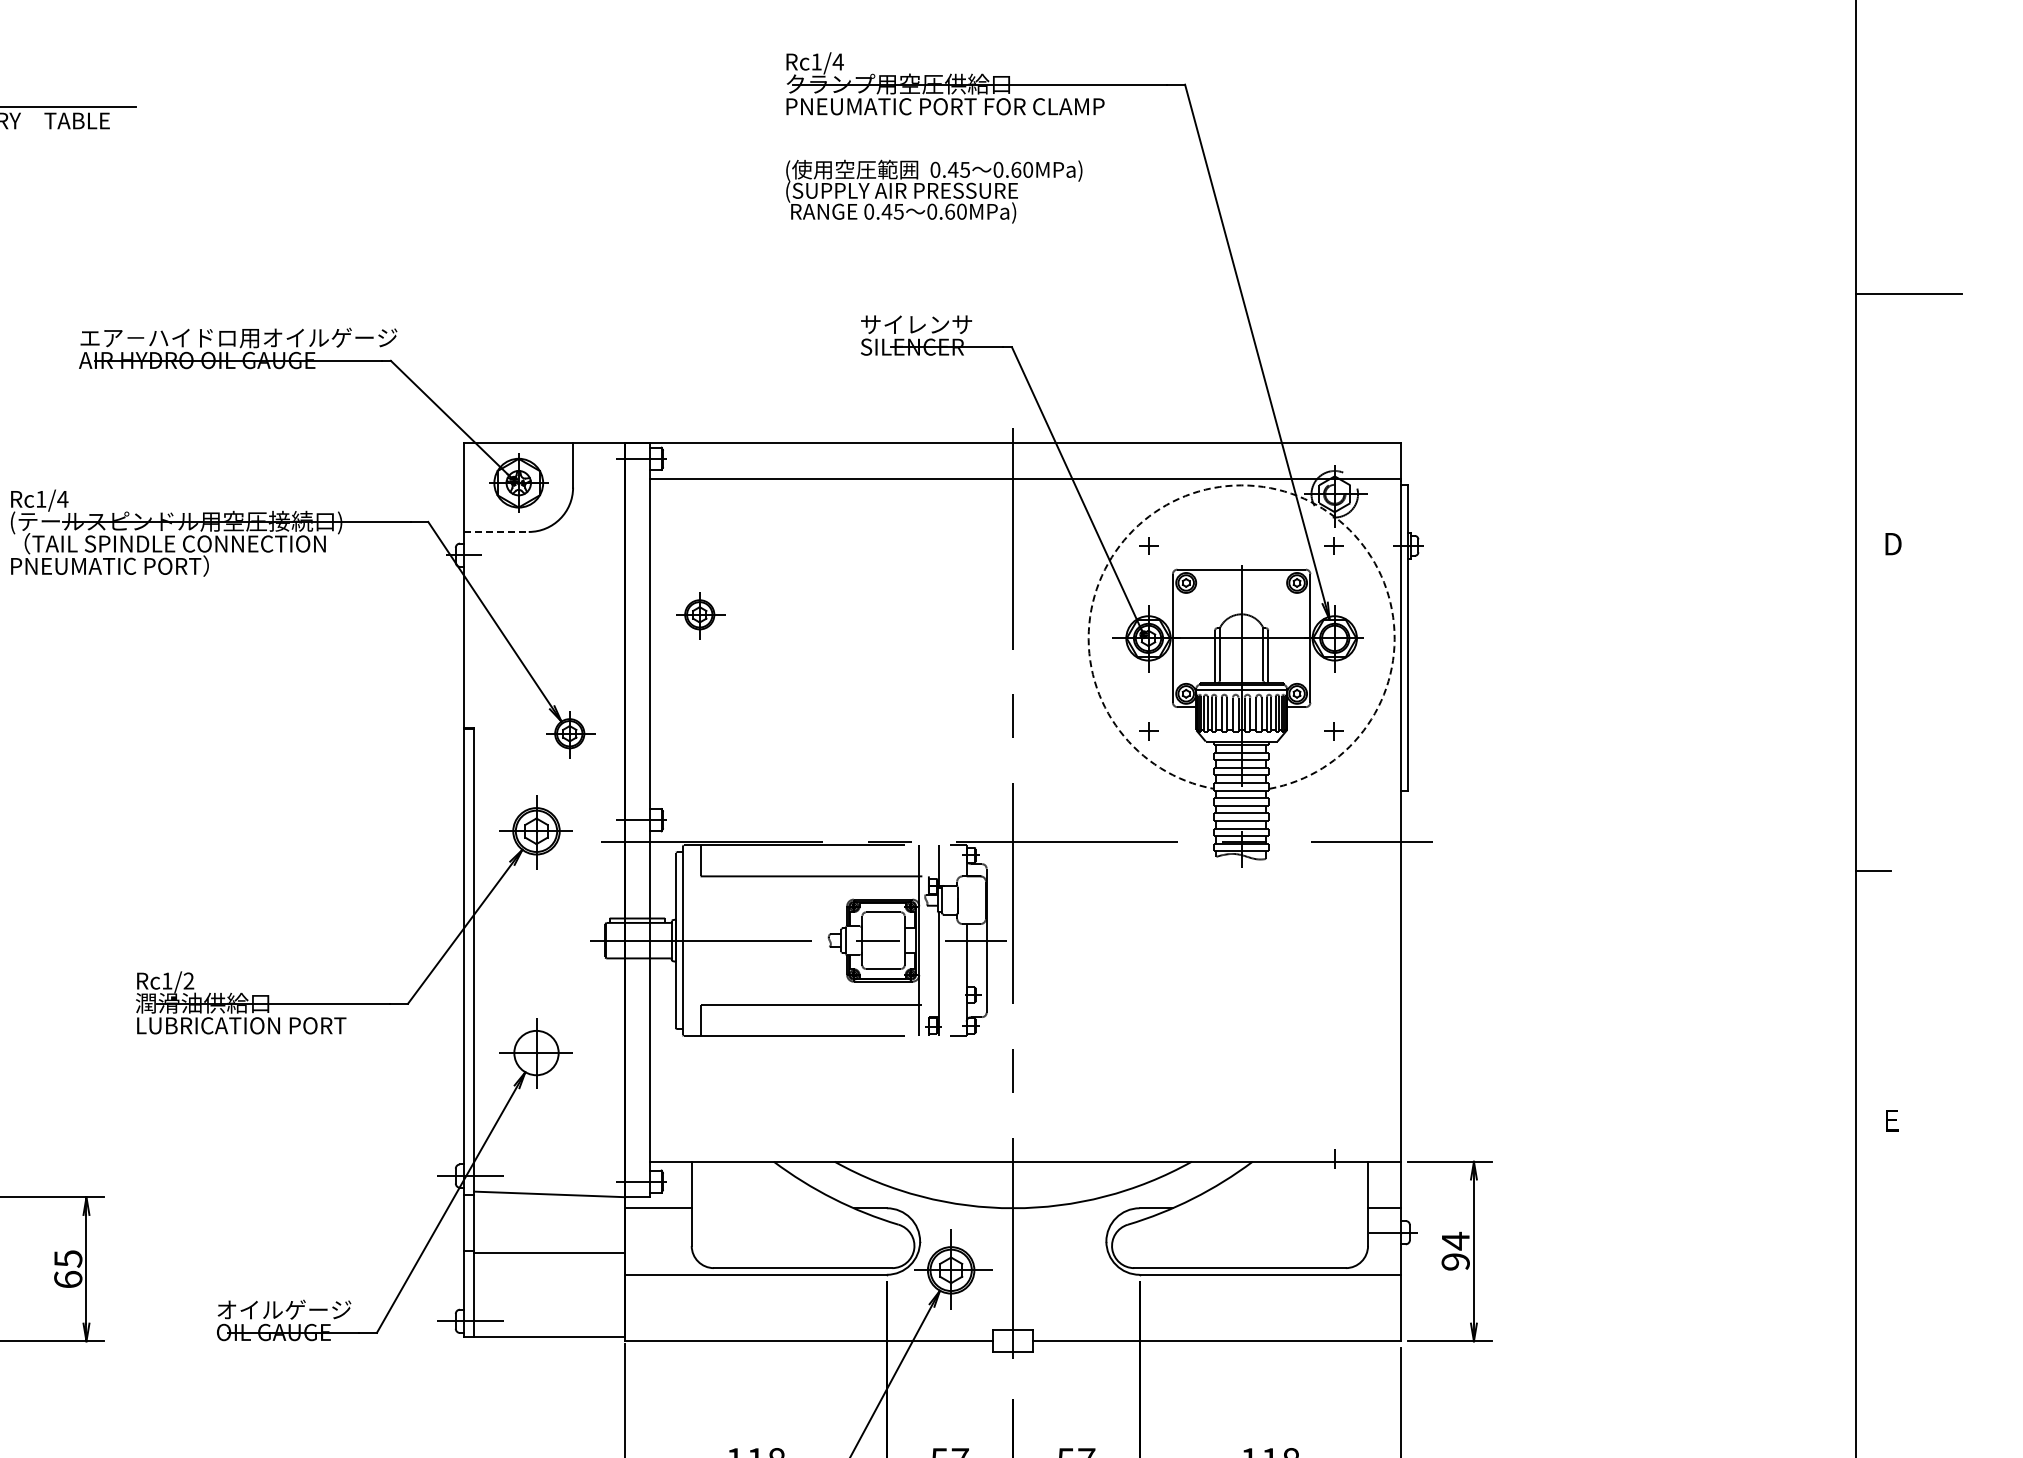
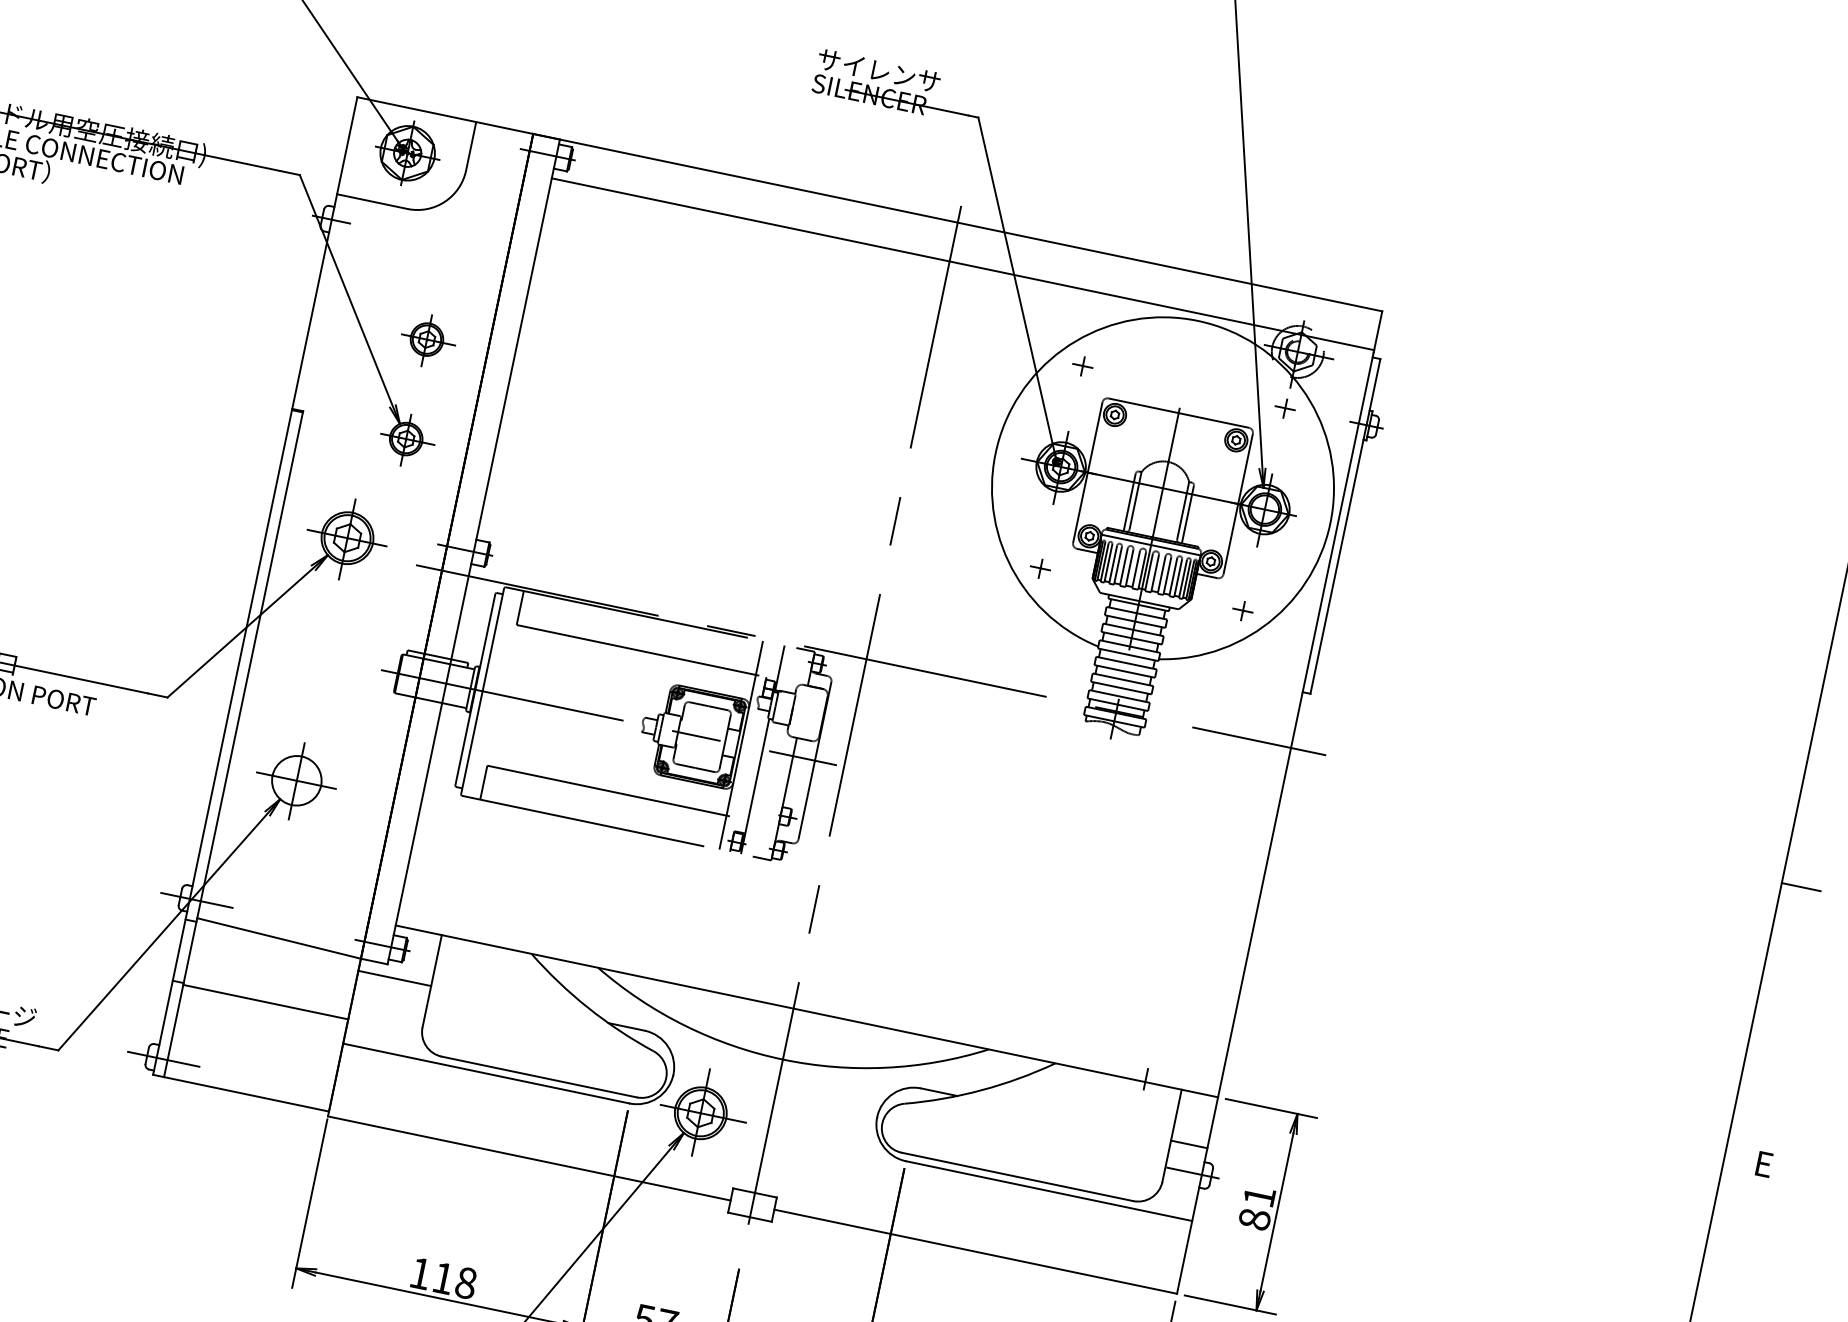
arc: (1241, 485) -> (1197, 321), dashed -> solid
line: (497, 531) -> (373, 201), dashed -> solid
part: (700, 615) -> (427, 340), moved
text: (1455, 1250) -> (1257, 1206), 94 -> 81

